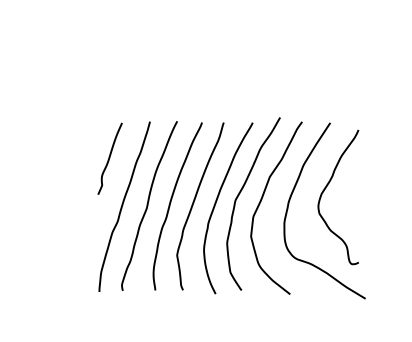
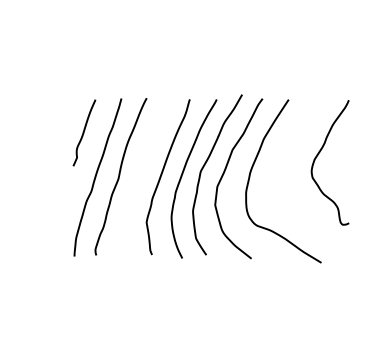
curve: (324, 191) -> (317, 157), moved
curve: (170, 206) -> (140, 177), removed

